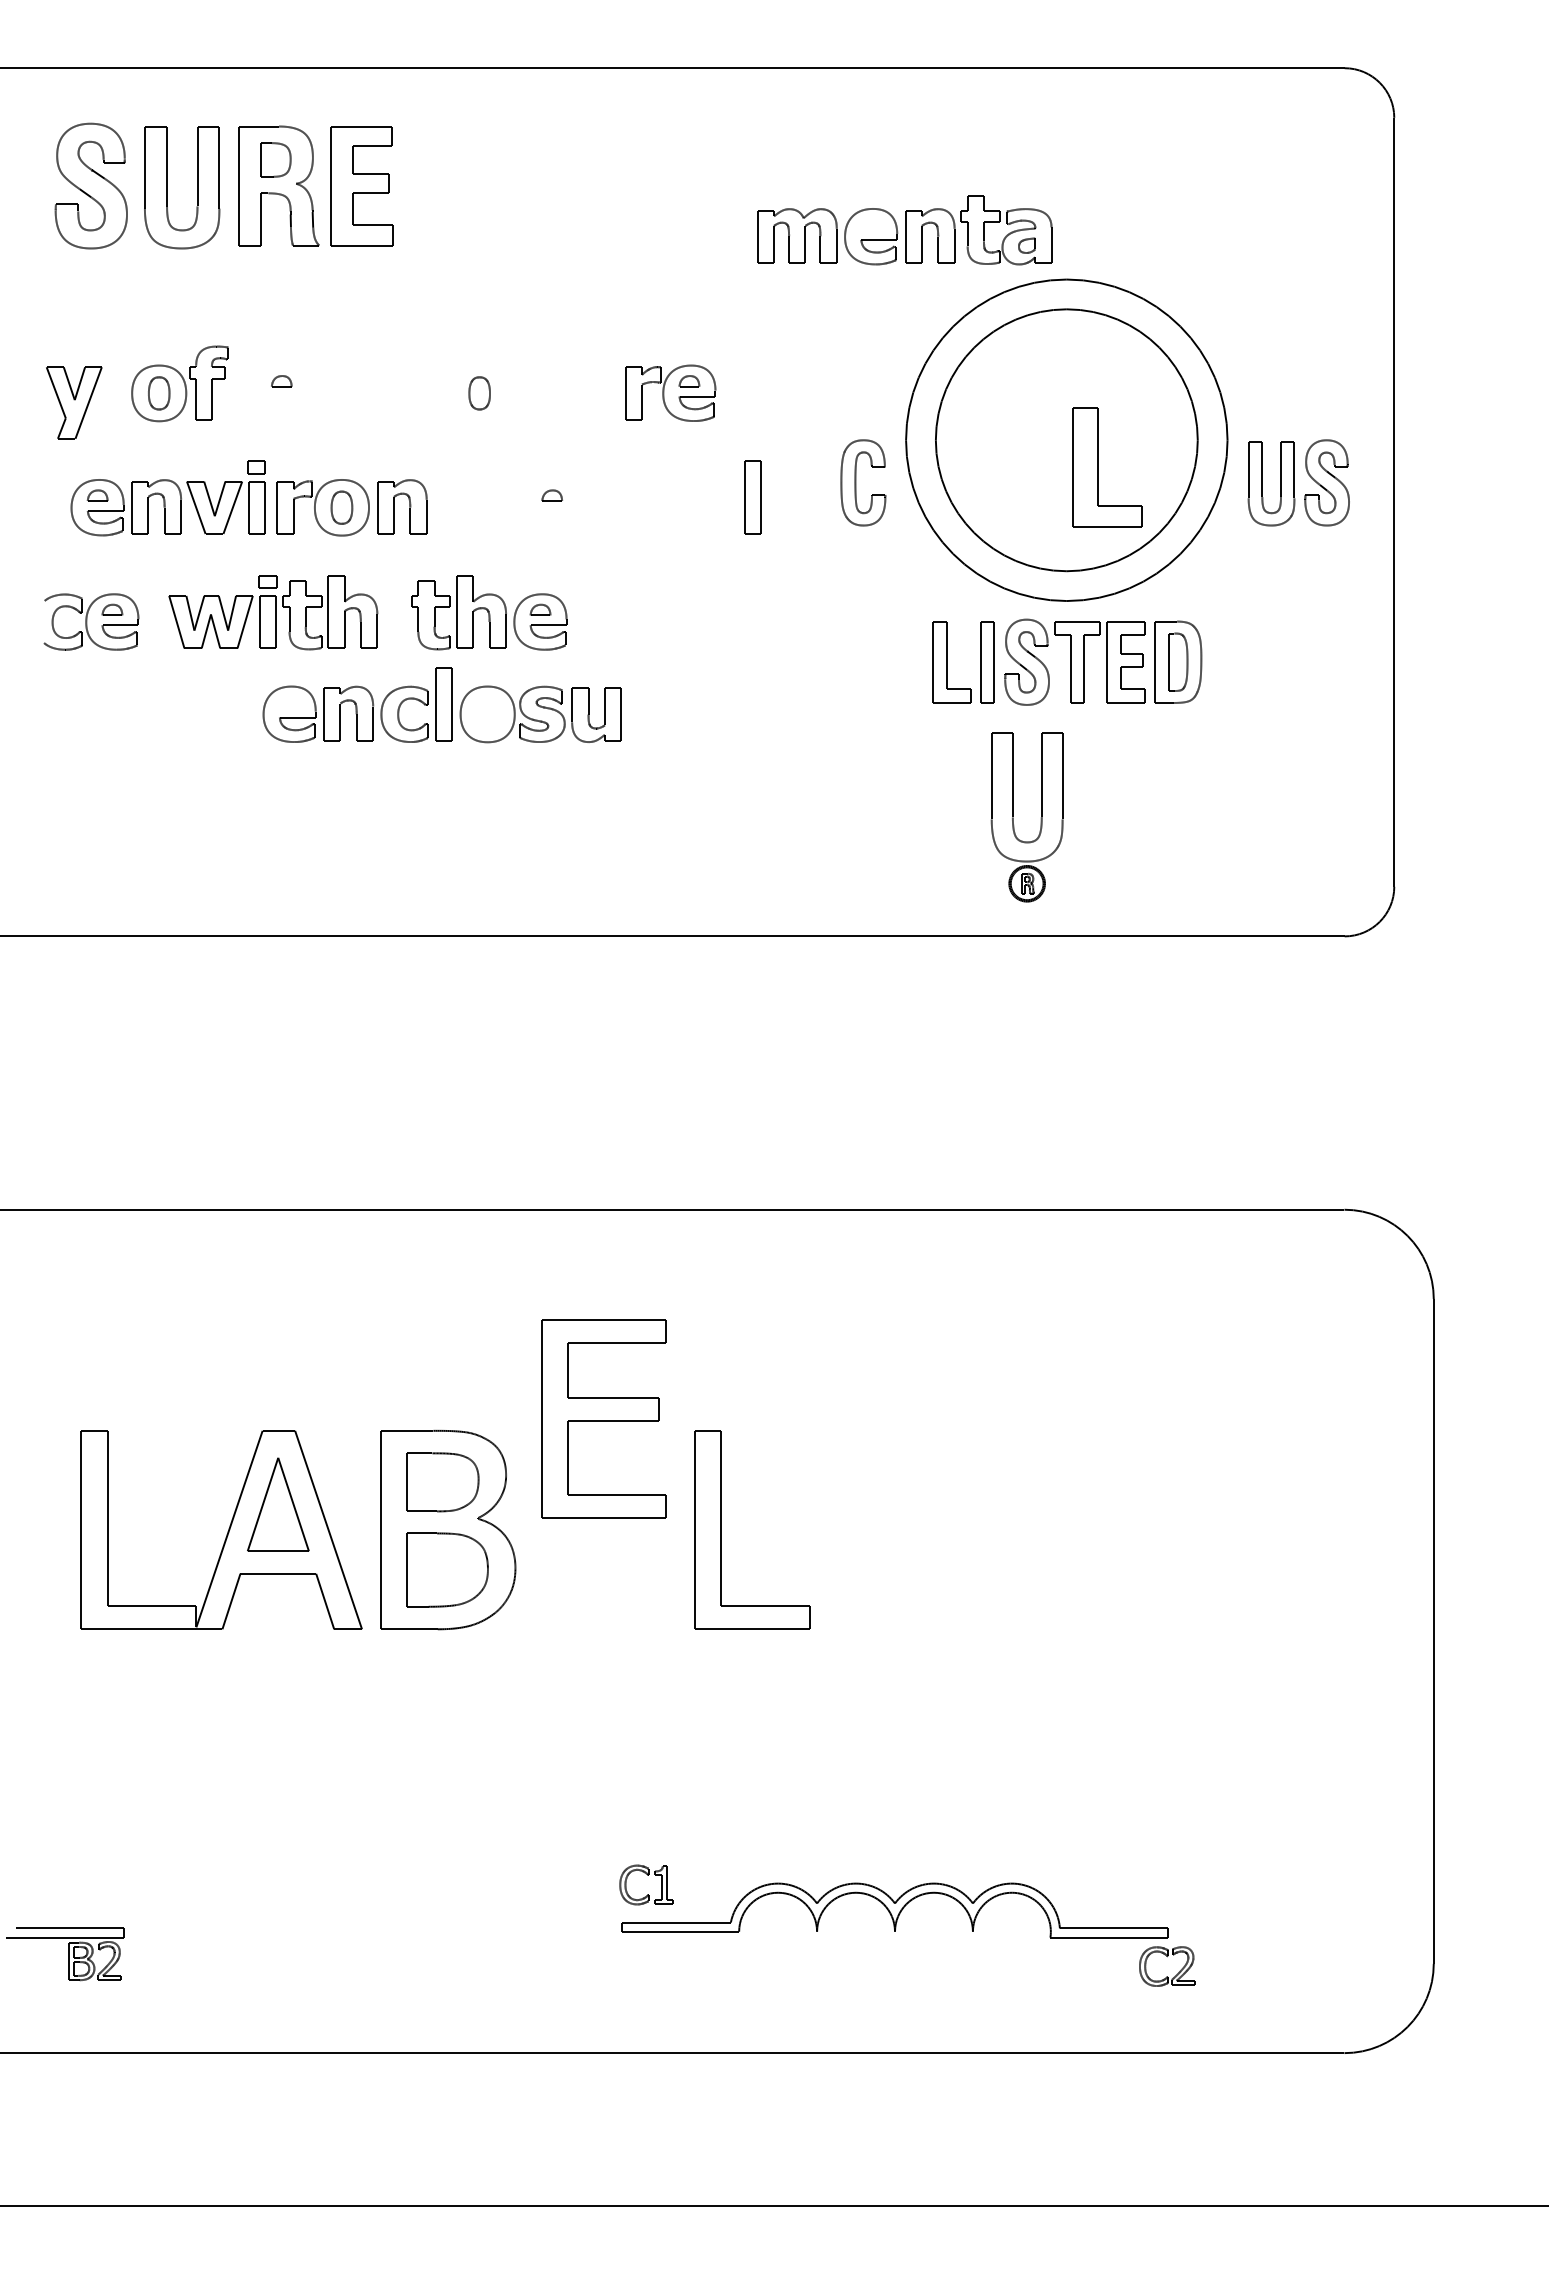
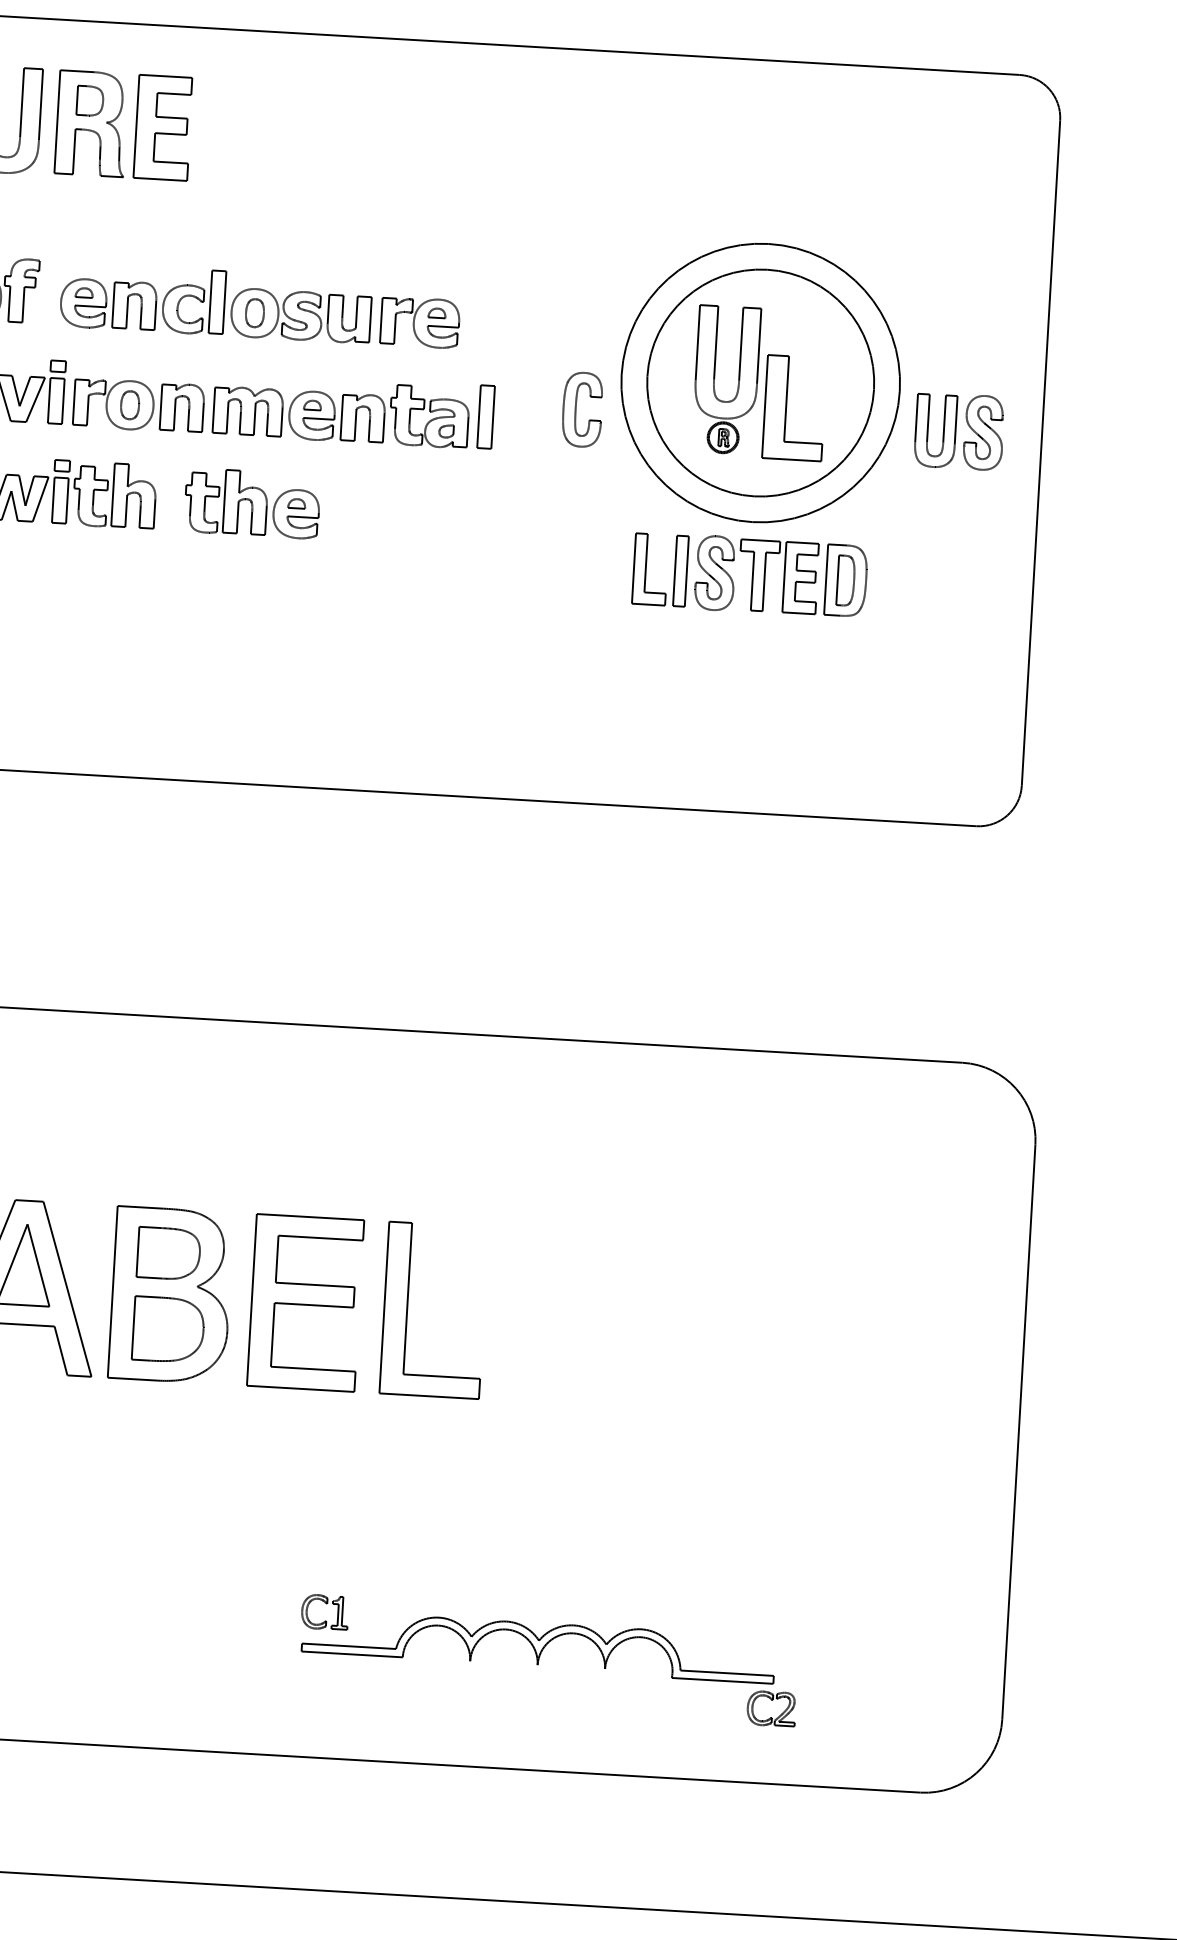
part: (904, 230) -> (341, 412), moved
part: (441, 705) -> (215, 303), moved
part: (1013, 817) -> (714, 379), moved
part: (603, 1418) -> (305, 1302), moved

